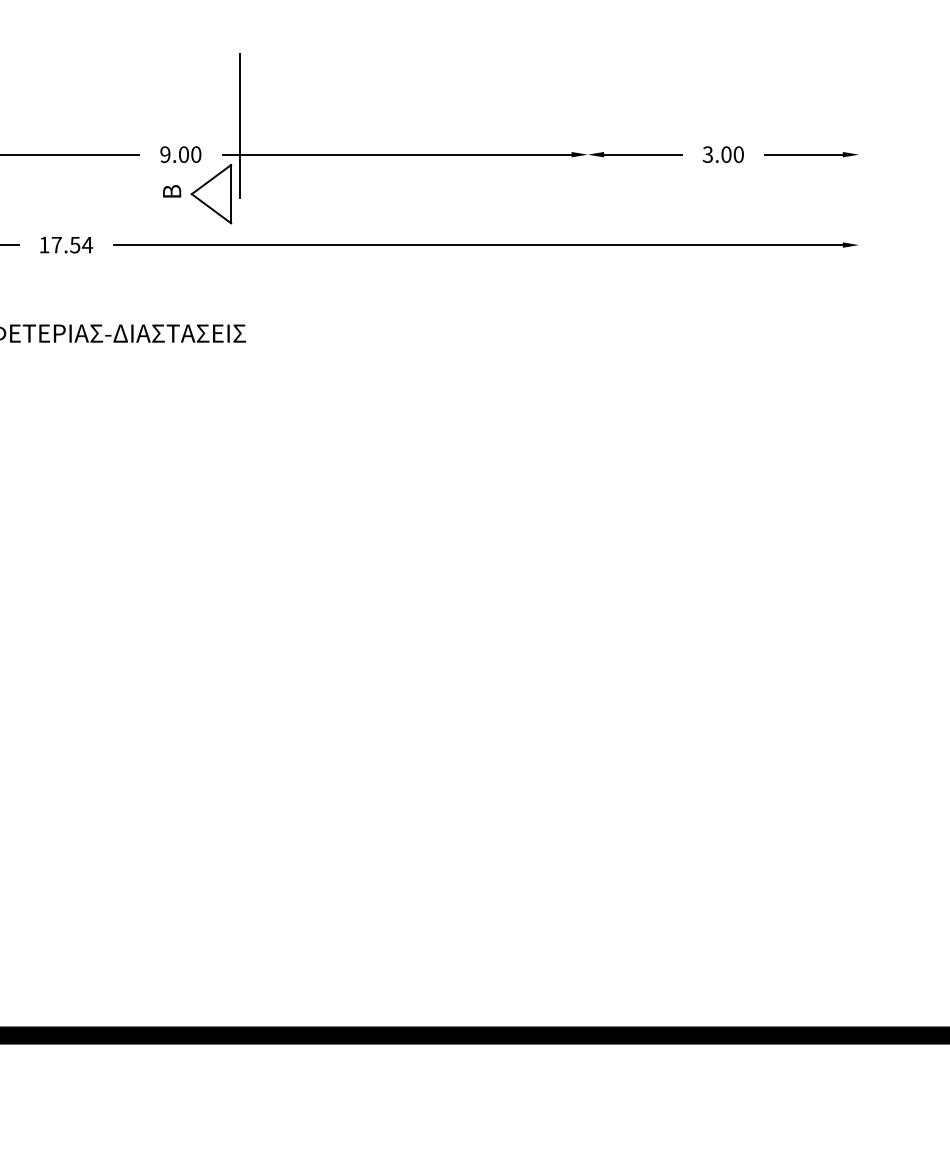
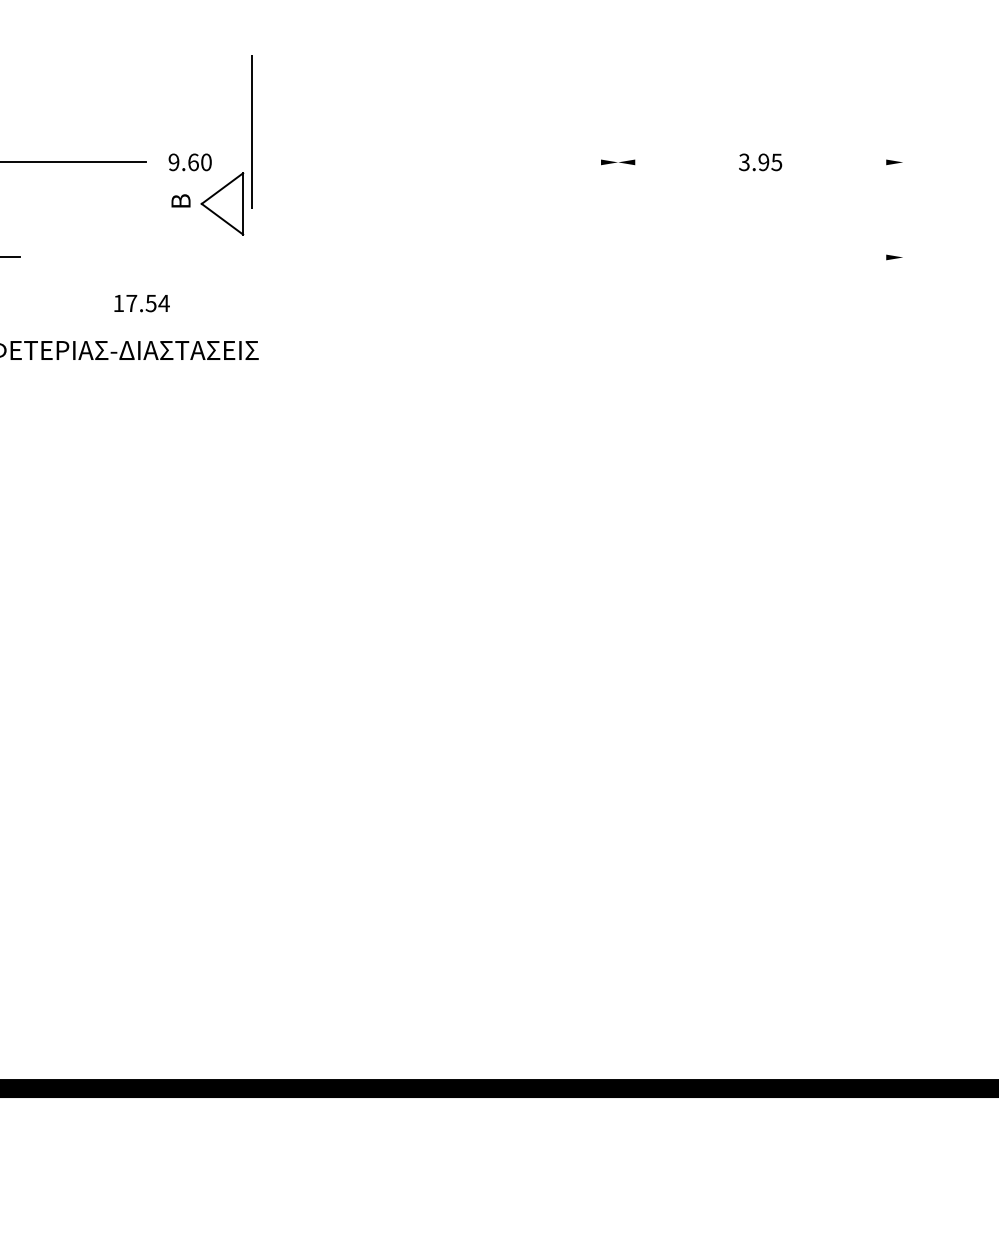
text: (183, 154) -> (193, 162), 9.00 -> 9.60
line: (397, 154) -> (417, 162), removed
line: (642, 154) -> (675, 162), removed
text: (732, 154) -> (770, 162), 3.00 -> 3.95
line: (804, 154) -> (845, 162), removed
text: (66, 245) -> (141, 303), moved
line: (477, 245) -> (502, 257), removed

